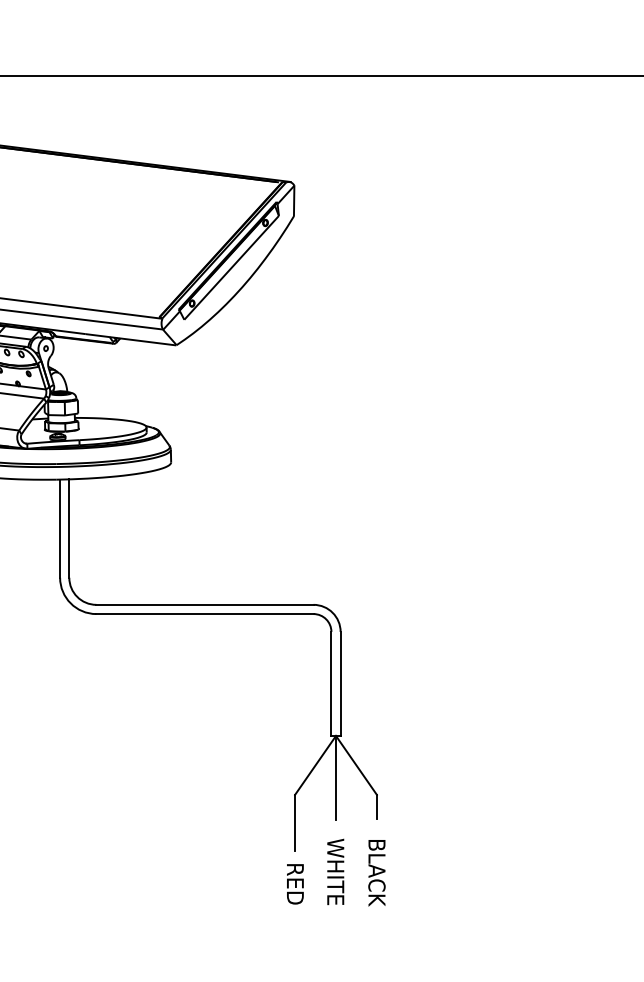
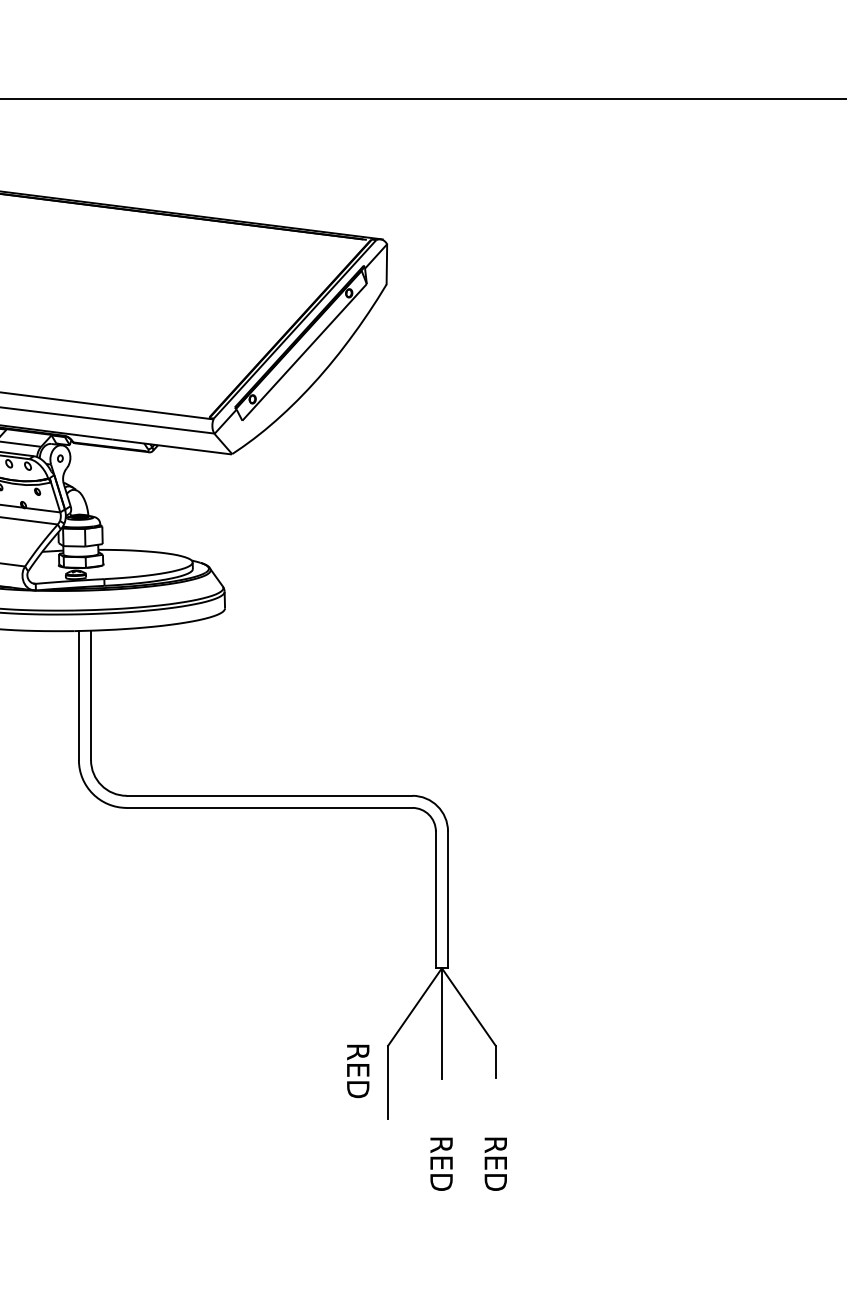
text: (335, 871) -> (441, 1146), WHITE -> RED
text: (376, 873) -> (495, 1149), BLACK -> RED
text: (295, 884) -> (358, 1071), moved

